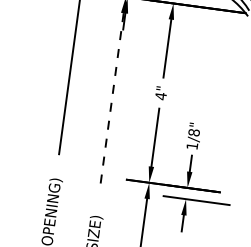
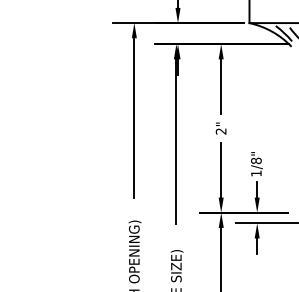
text: (160, 96) -> (220, 131), 4" -> 2"
line: (111, 101) -> (176, 142), dashed -> solid

